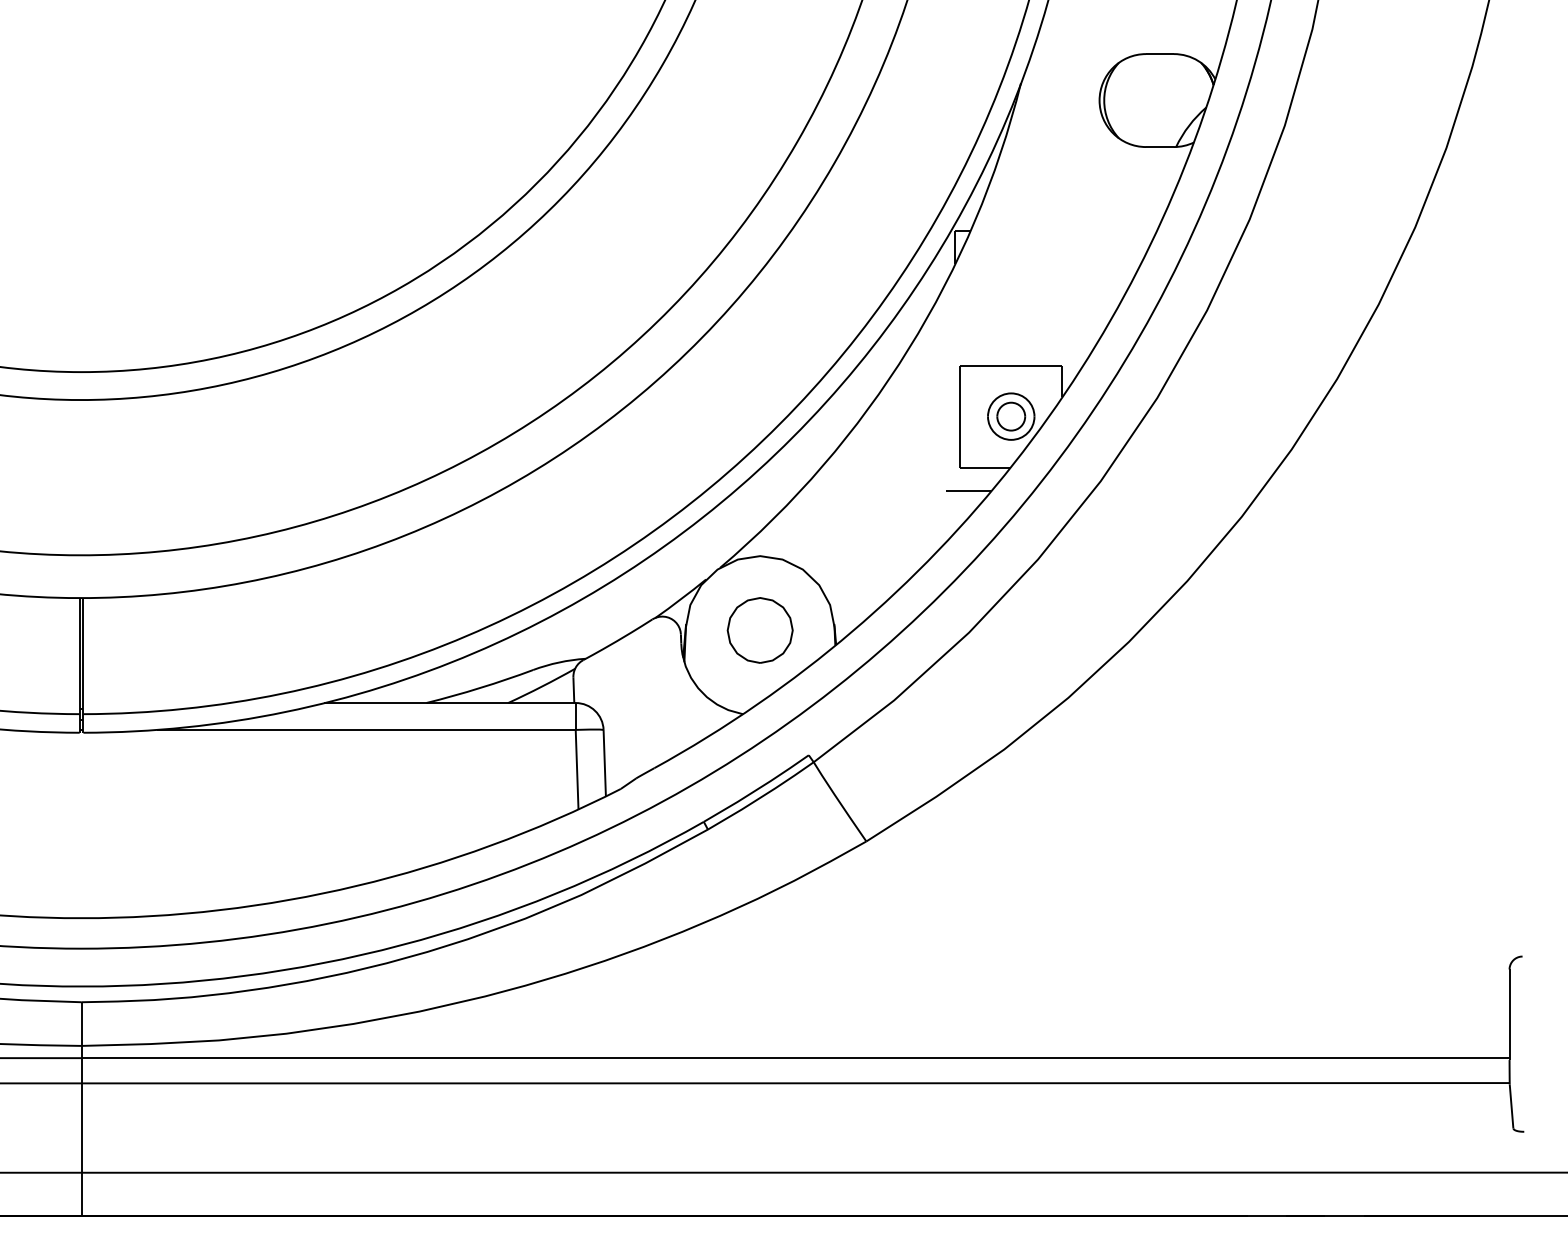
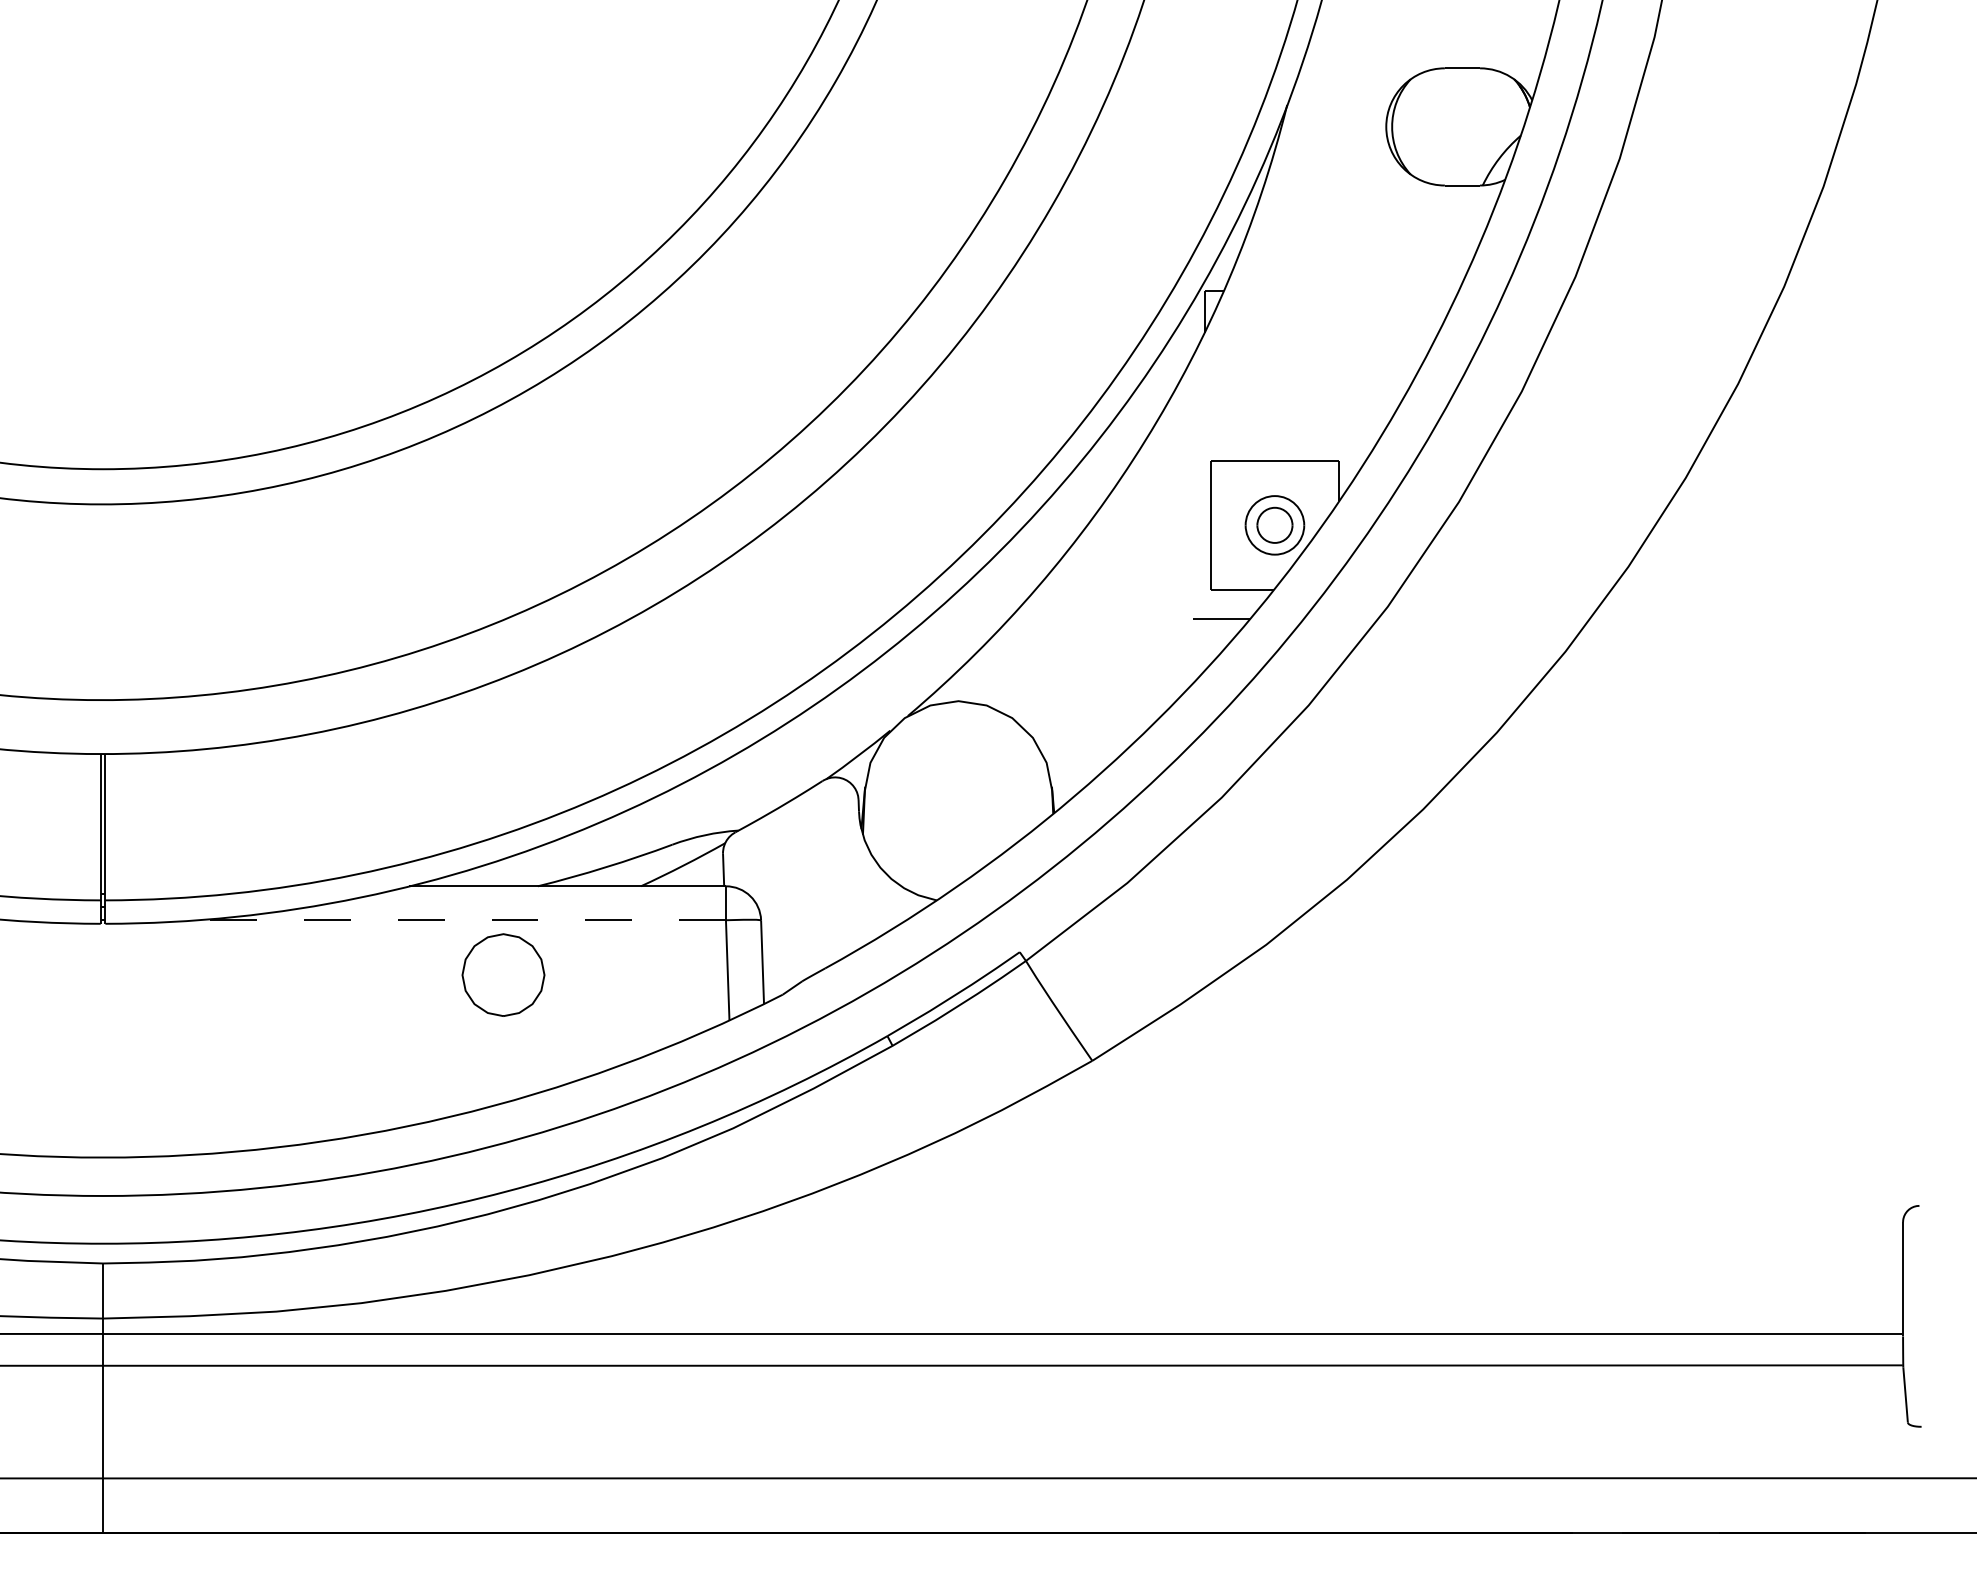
part: (759, 630) -> (502, 975), moved
line: (365, 729) -> (460, 919), solid -> dashed

